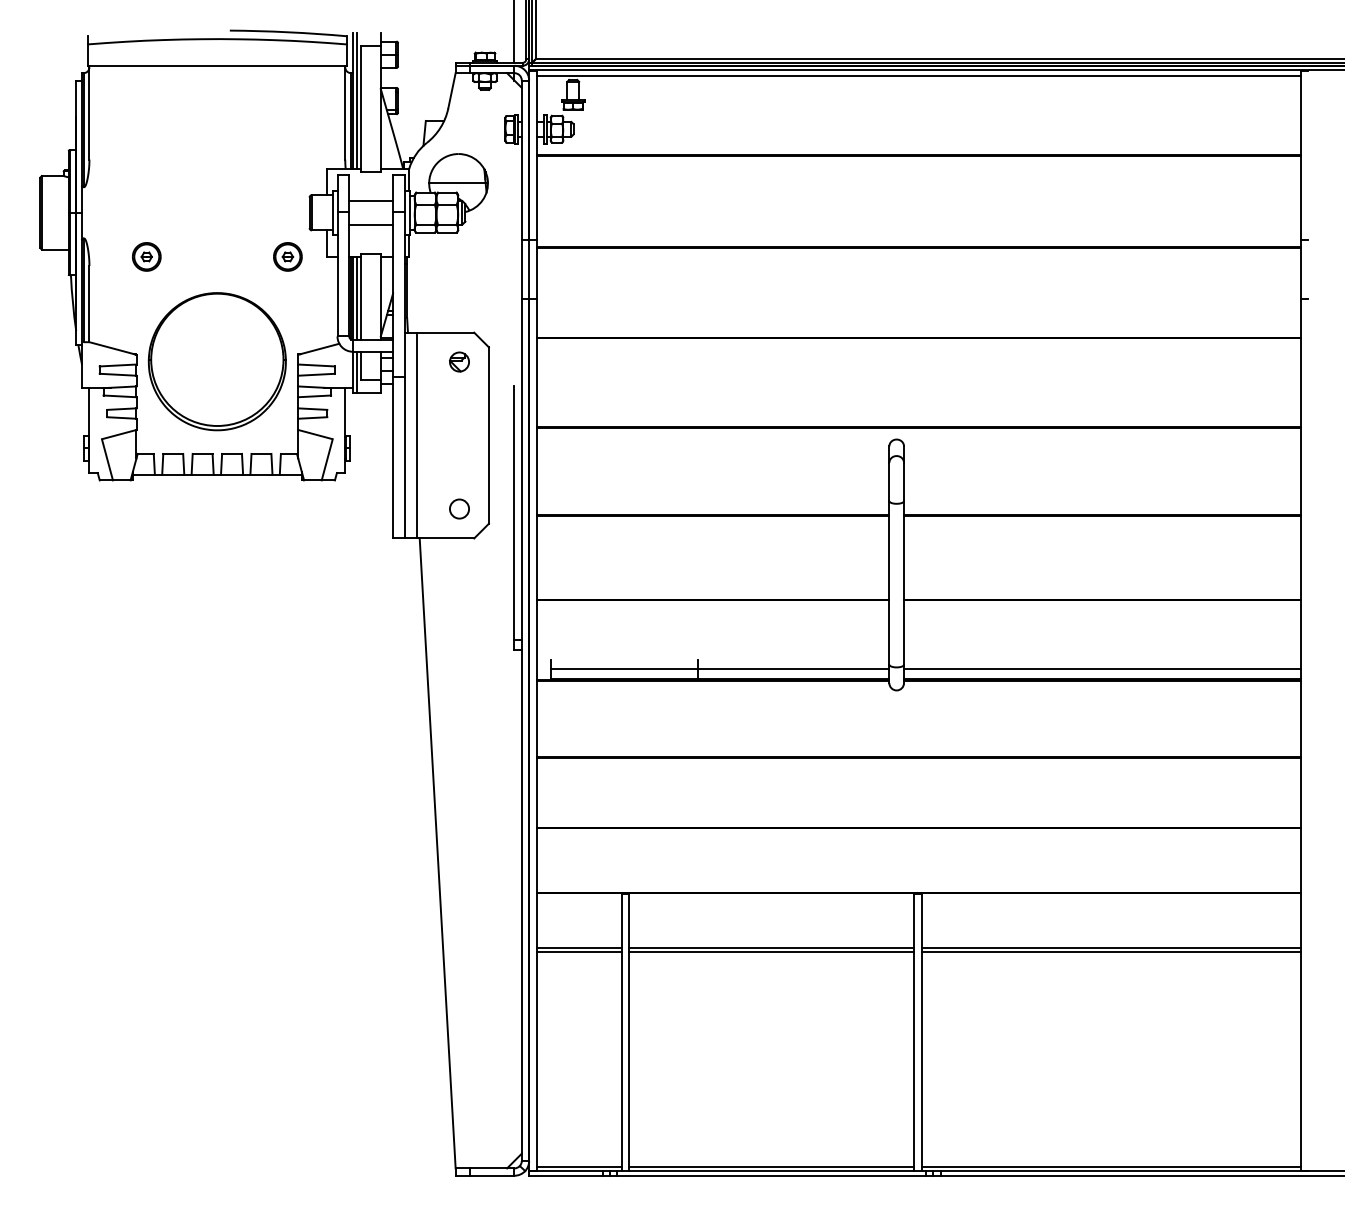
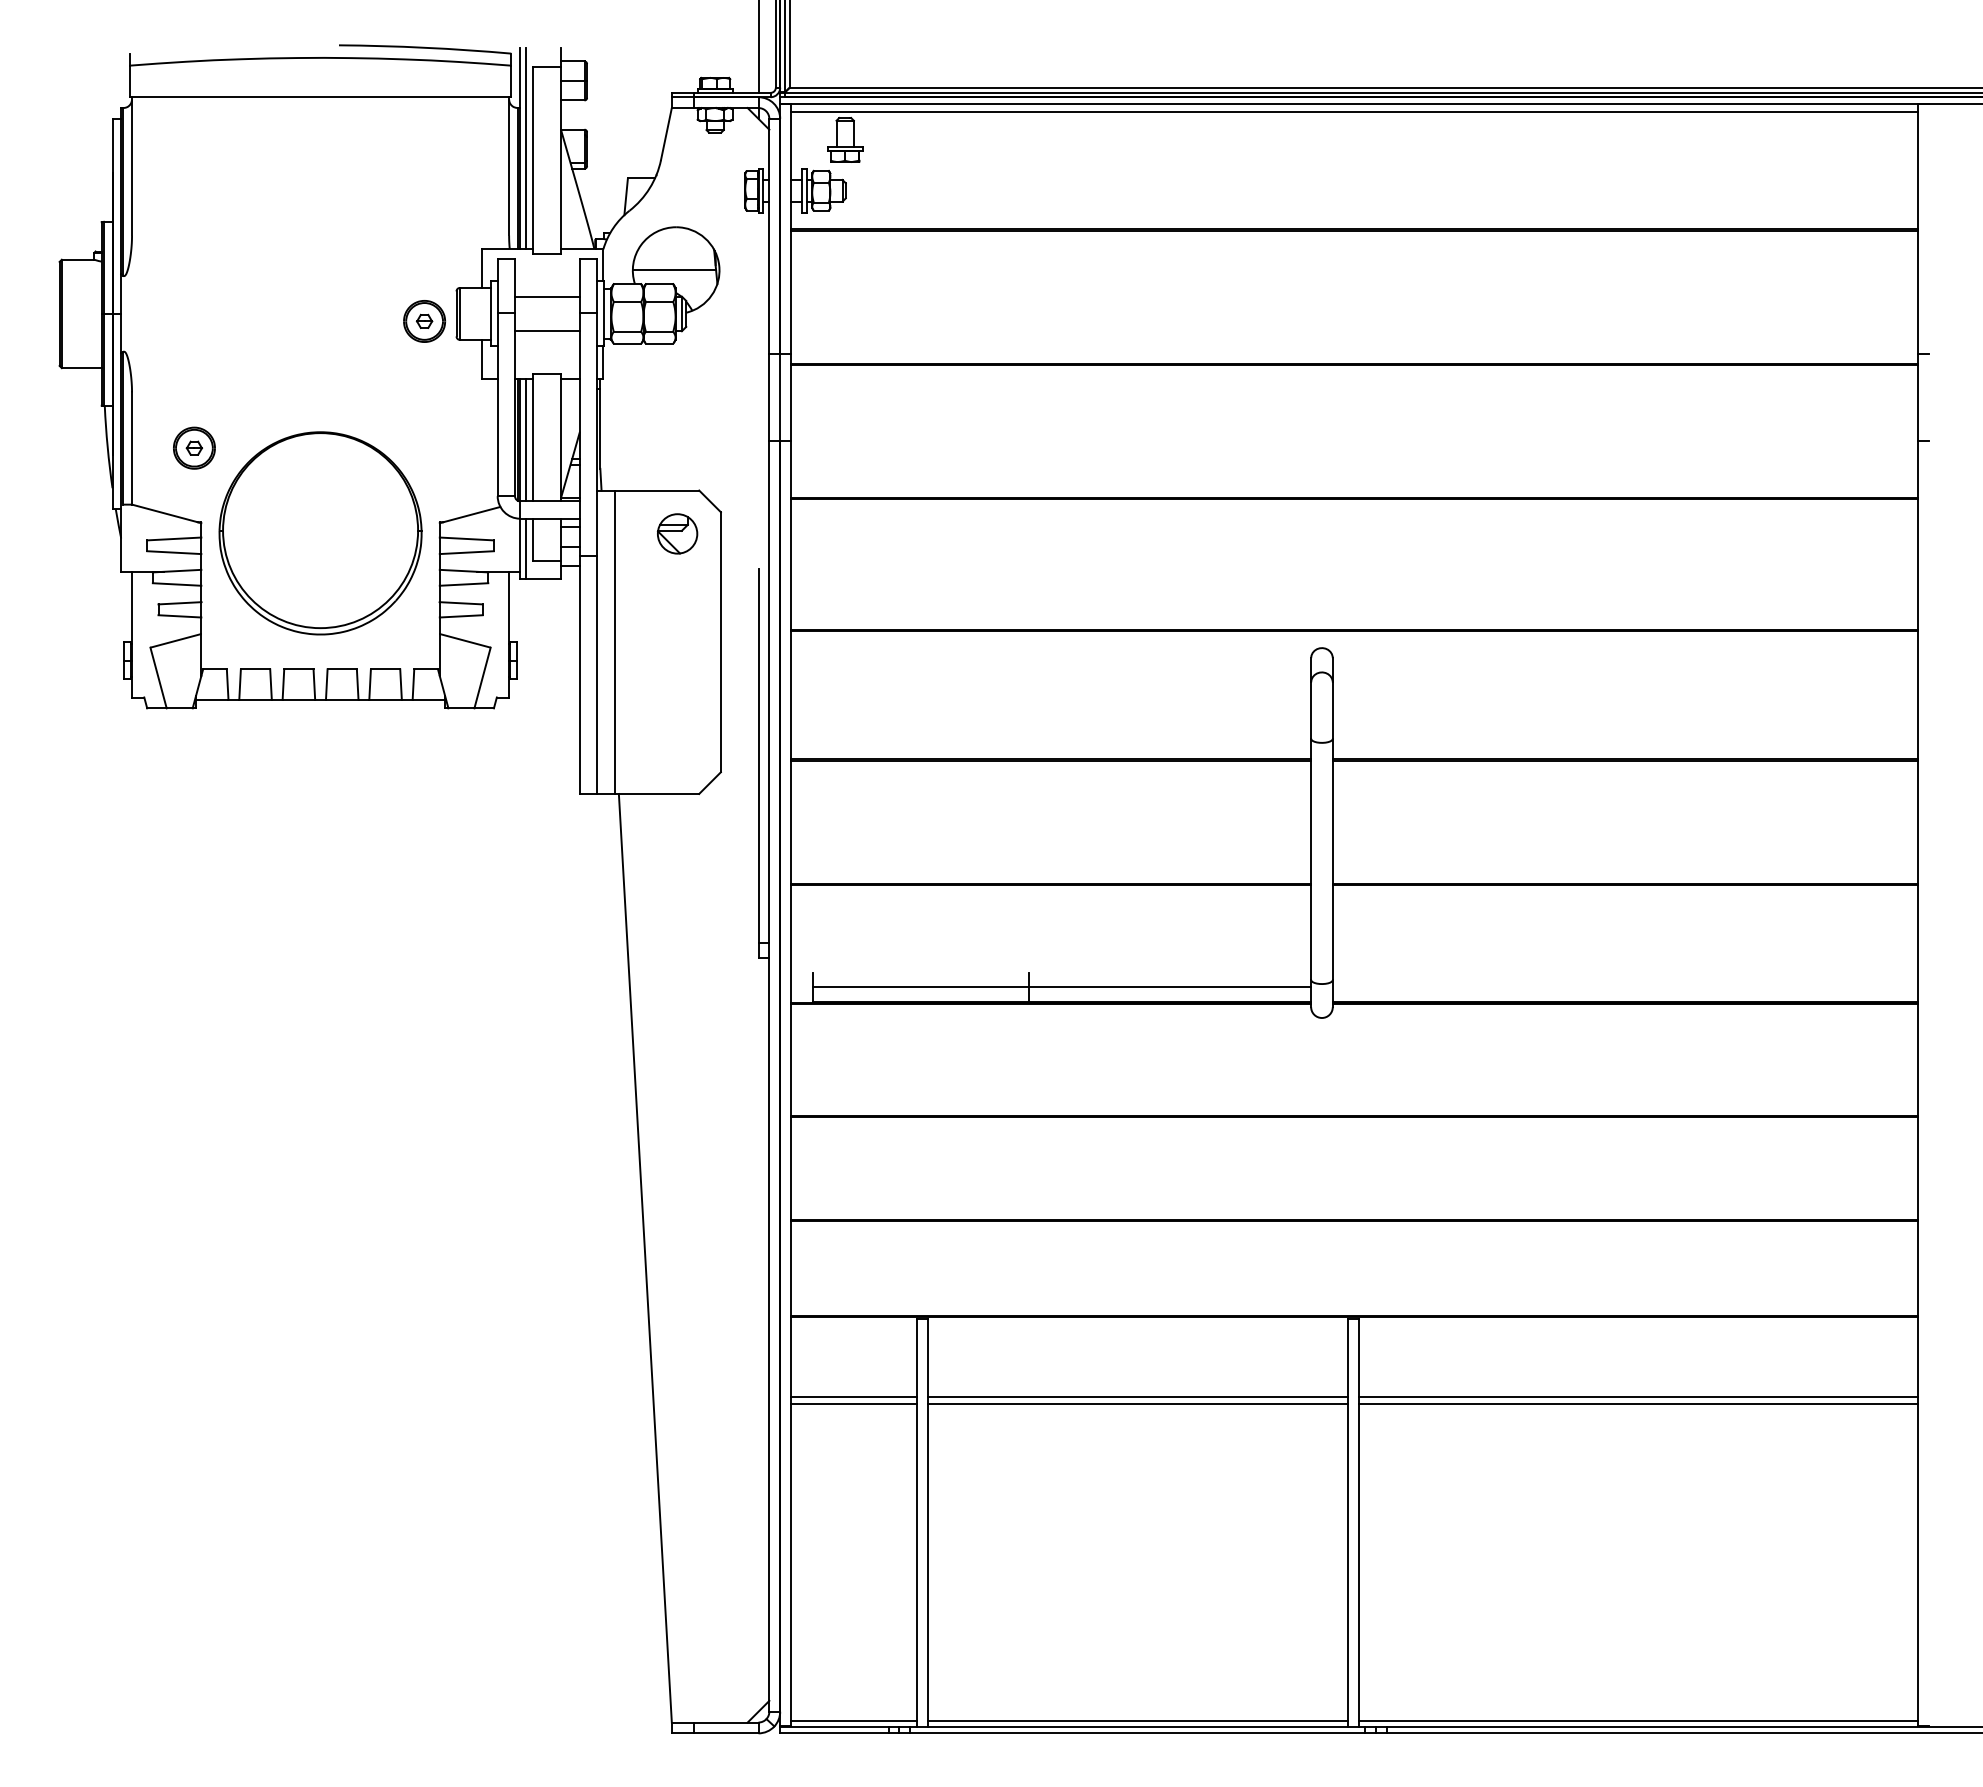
part: (146, 256) -> (194, 447), moved
part: (287, 256) -> (423, 320), moved
part: (459, 361) -> (677, 533), size x1.4
circle: (459, 508) -> (677, 749), removed
line: (1102, 669) -> (1625, 987), removed

